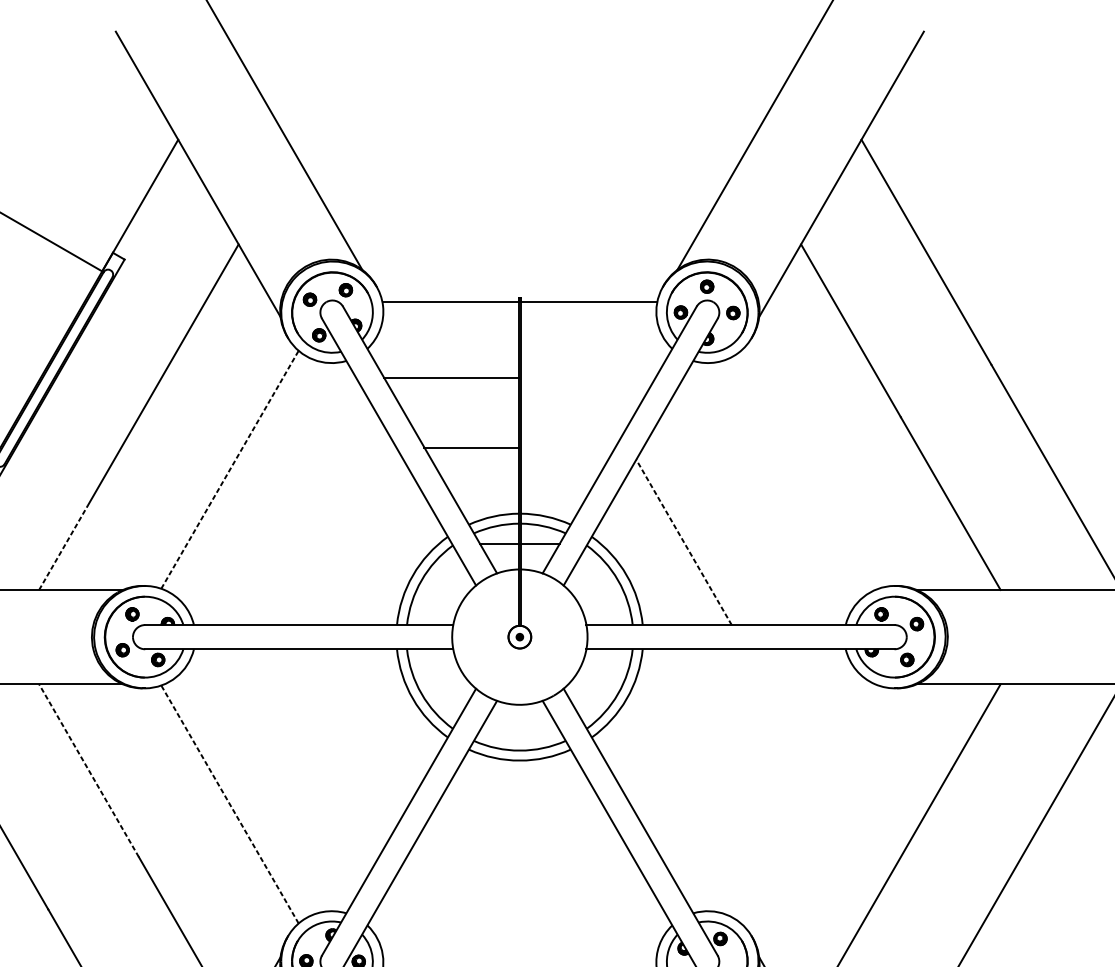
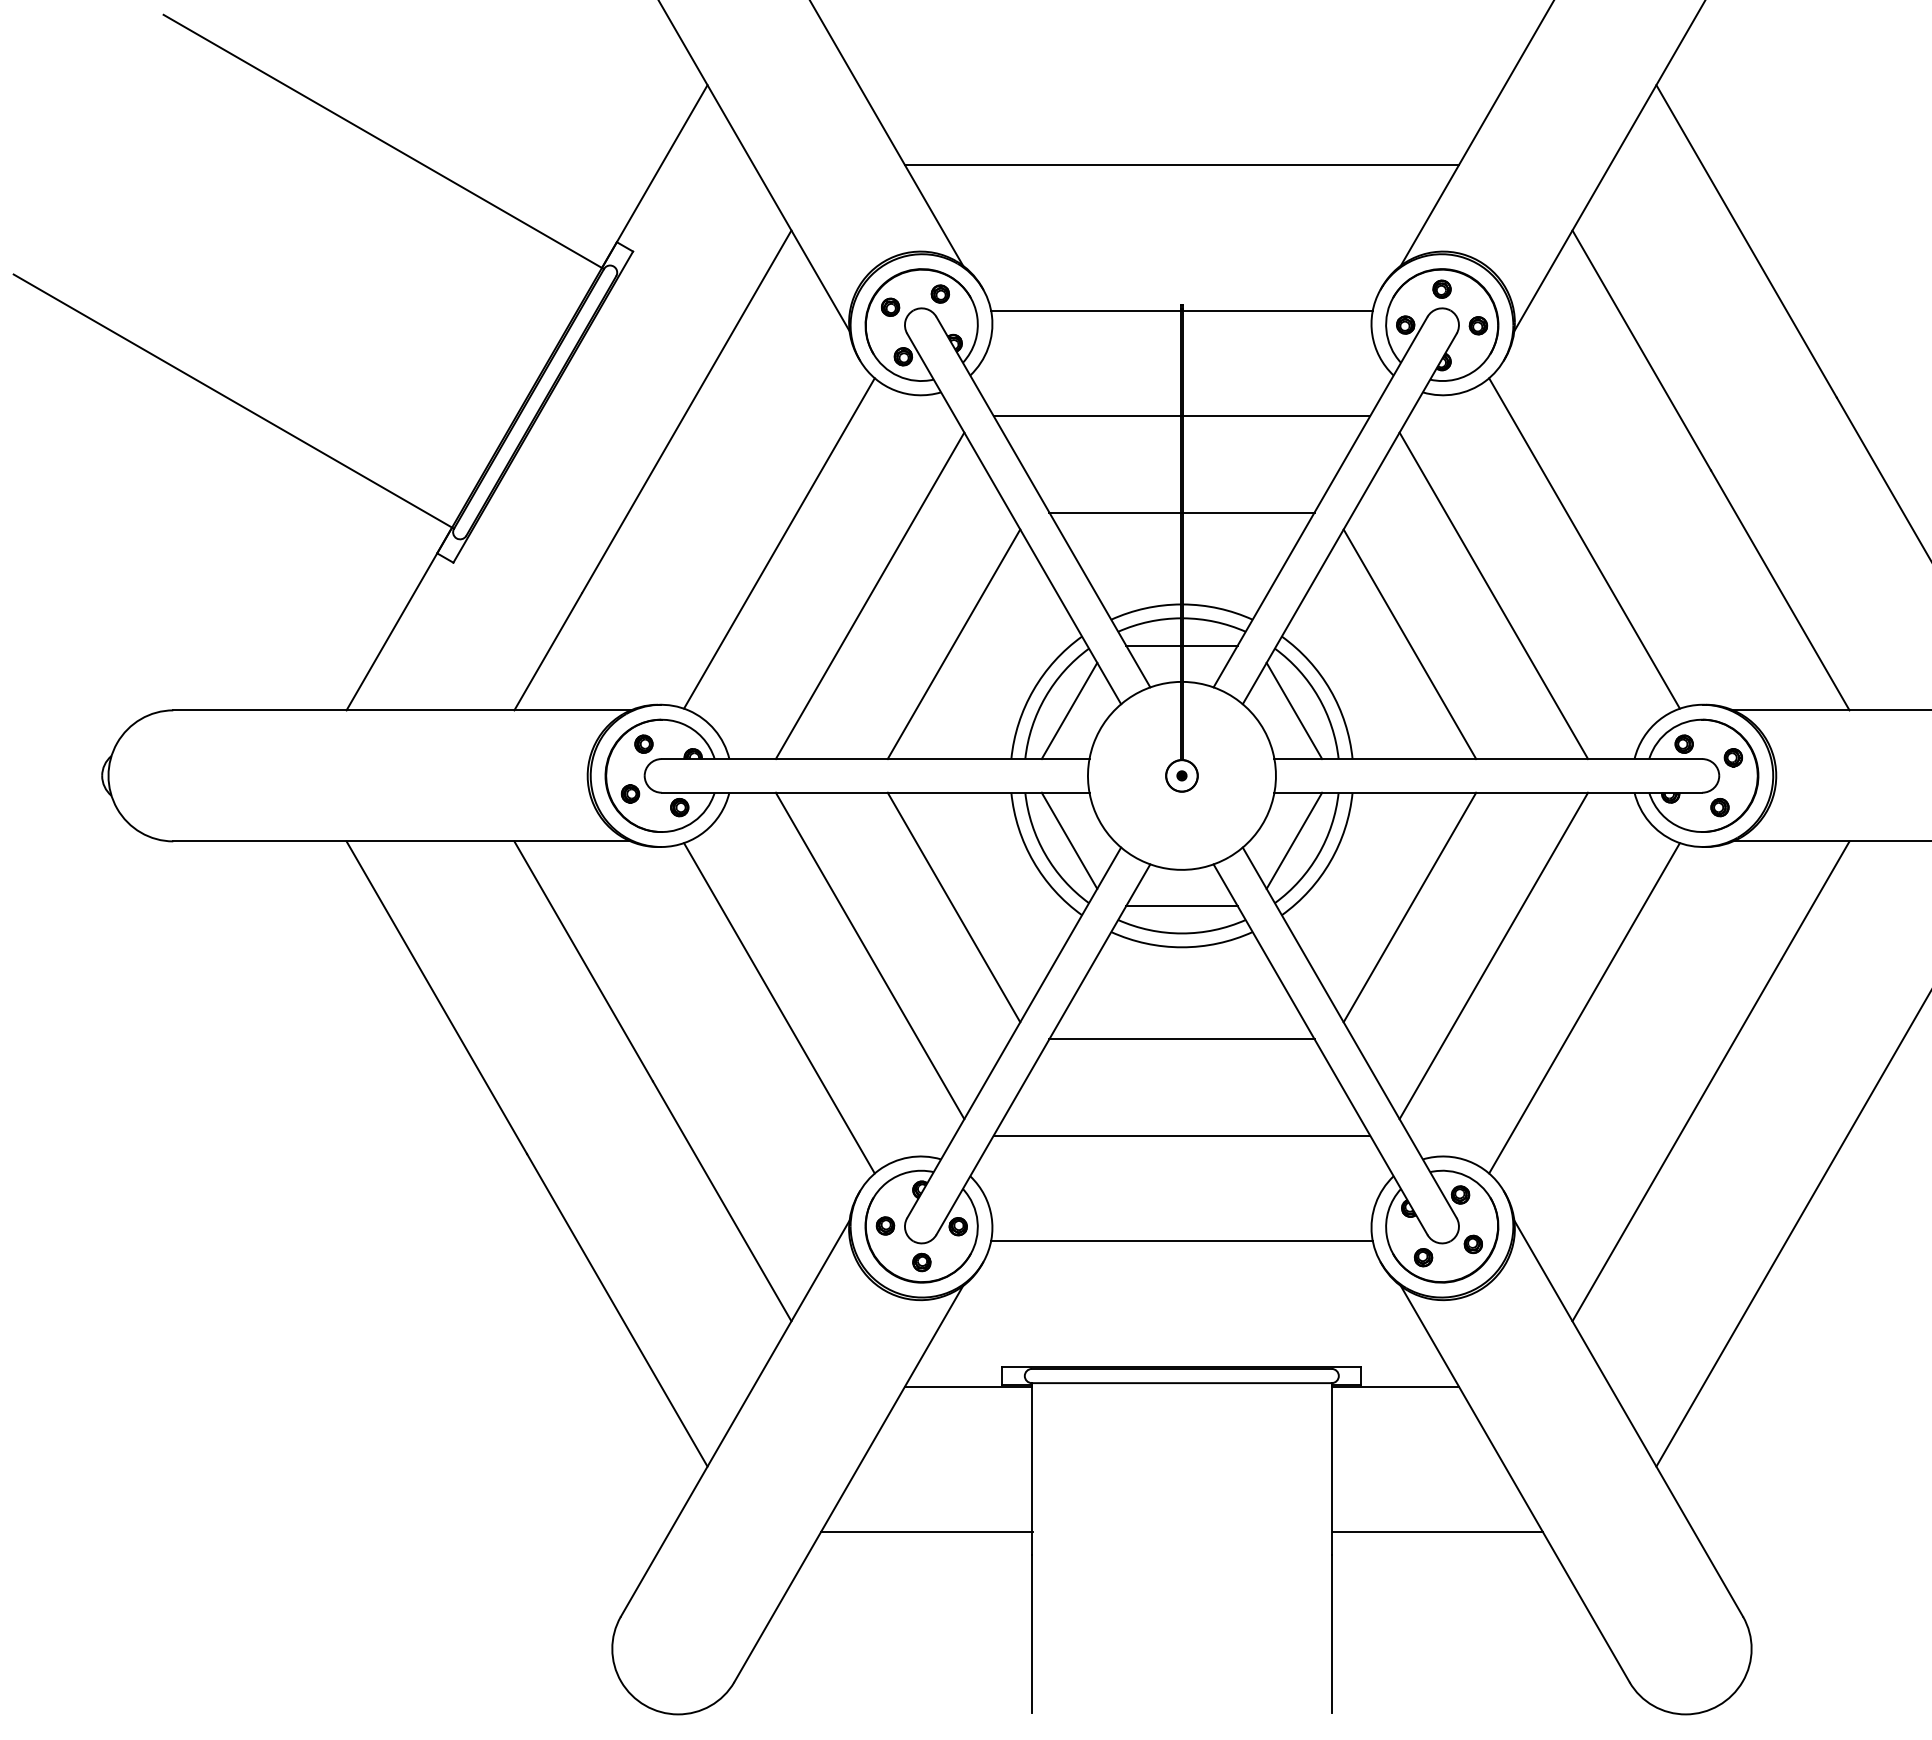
line: (519, 197) -> (1181, 165), added
line: (587, 377) -> (1276, 415), added
line: (567, 447) -> (1248, 512), added
line: (230, 469) -> (779, 543), dashed -> solid
line: (809, 469) -> (1584, 543), added
line: (294, 507) -> (869, 595), added
line: (744, 507) -> (1493, 595), added
line: (355, 542) -> (953, 644), added
line: (683, 542) -> (1409, 644), dashed -> solid
line: (63, 547) -> (548, 651), dashed -> solid
line: (438, 590) -> (1069, 710), added
line: (600, 590) -> (1294, 710), added
line: (438, 683) -> (1069, 840), added
line: (600, 683) -> (1294, 840), added
line: (519, 730) -> (1181, 905), added
line: (355, 731) -> (953, 907), added
line: (683, 731) -> (1409, 907), added
line: (294, 766) -> (869, 955), added
line: (744, 766) -> (1493, 955), added
line: (88, 770) -> (583, 961), dashed -> solid
line: (230, 804) -> (779, 1008), dashed -> solid
line: (809, 804) -> (1584, 1008), added
line: (519, 826) -> (1181, 1039), added
line: (519, 896) -> (1181, 1136), added

